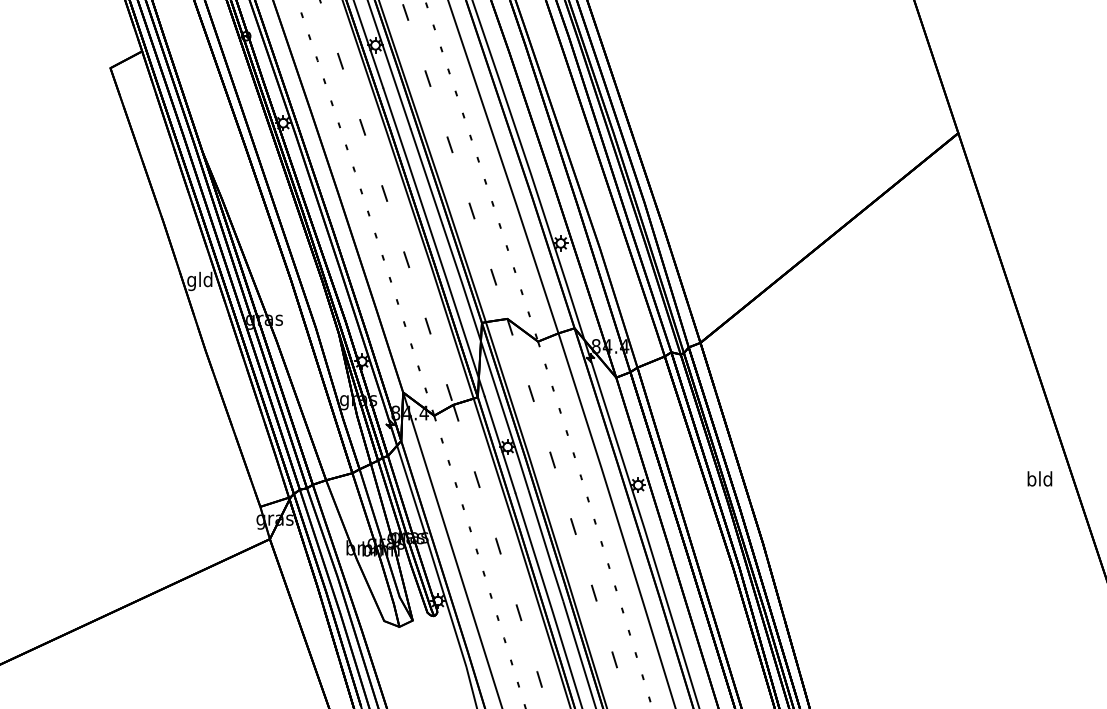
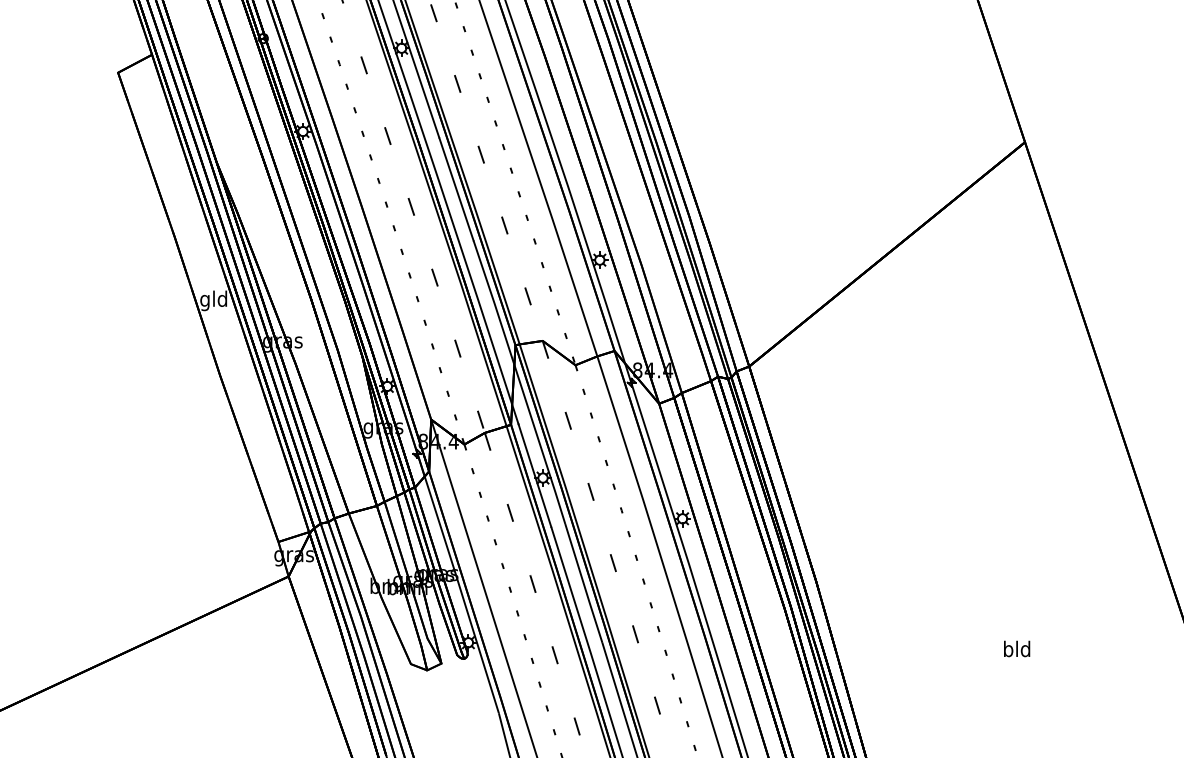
text: (1039, 478) -> (1016, 648), moved

